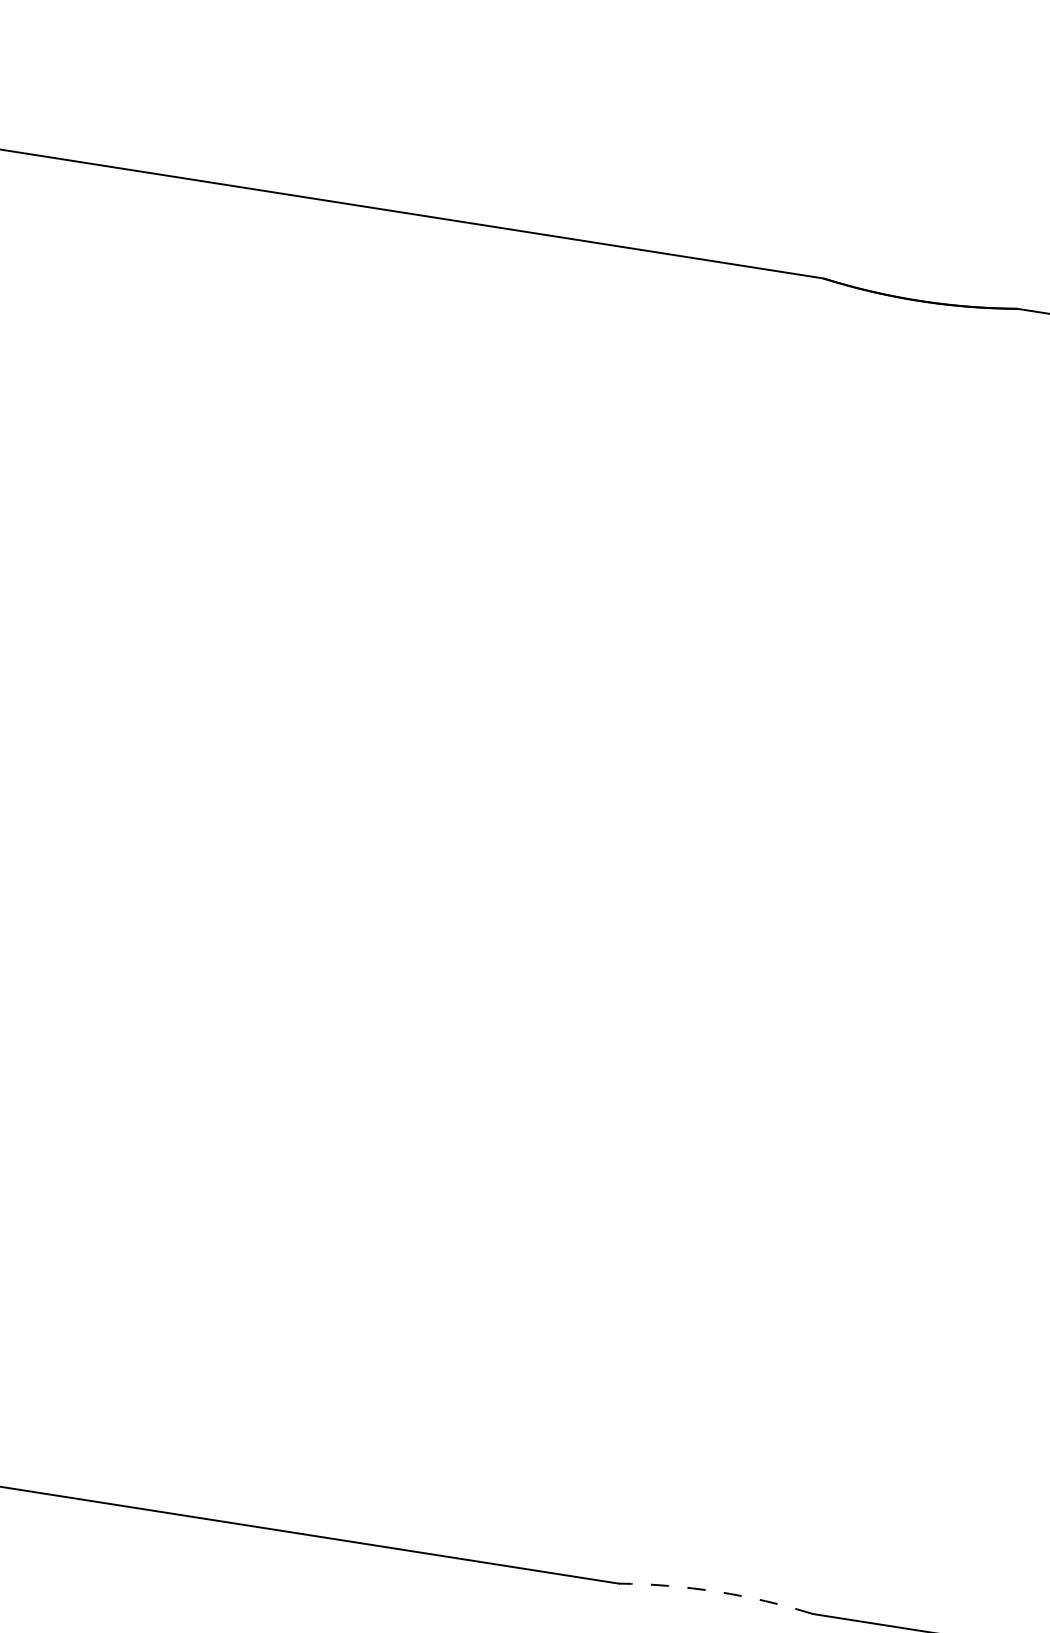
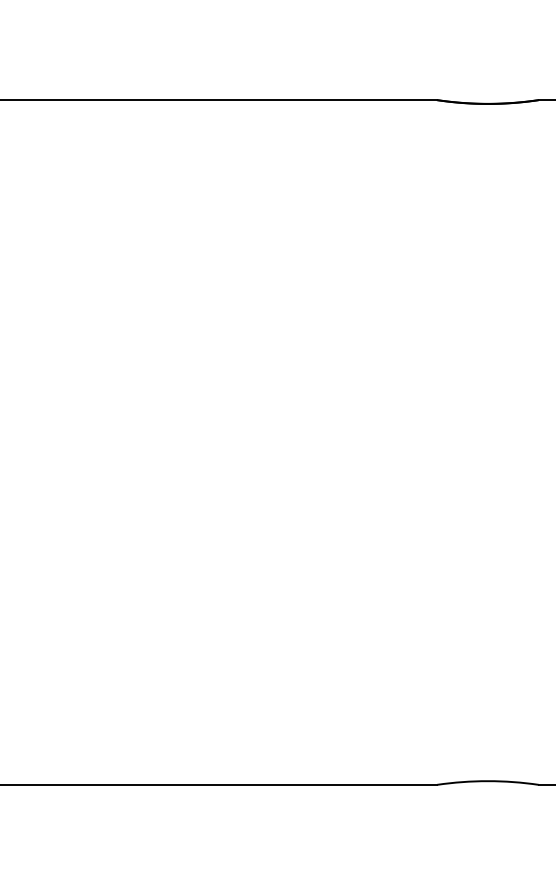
arc: (716, 1592) -> (487, 781), dashed -> solid

